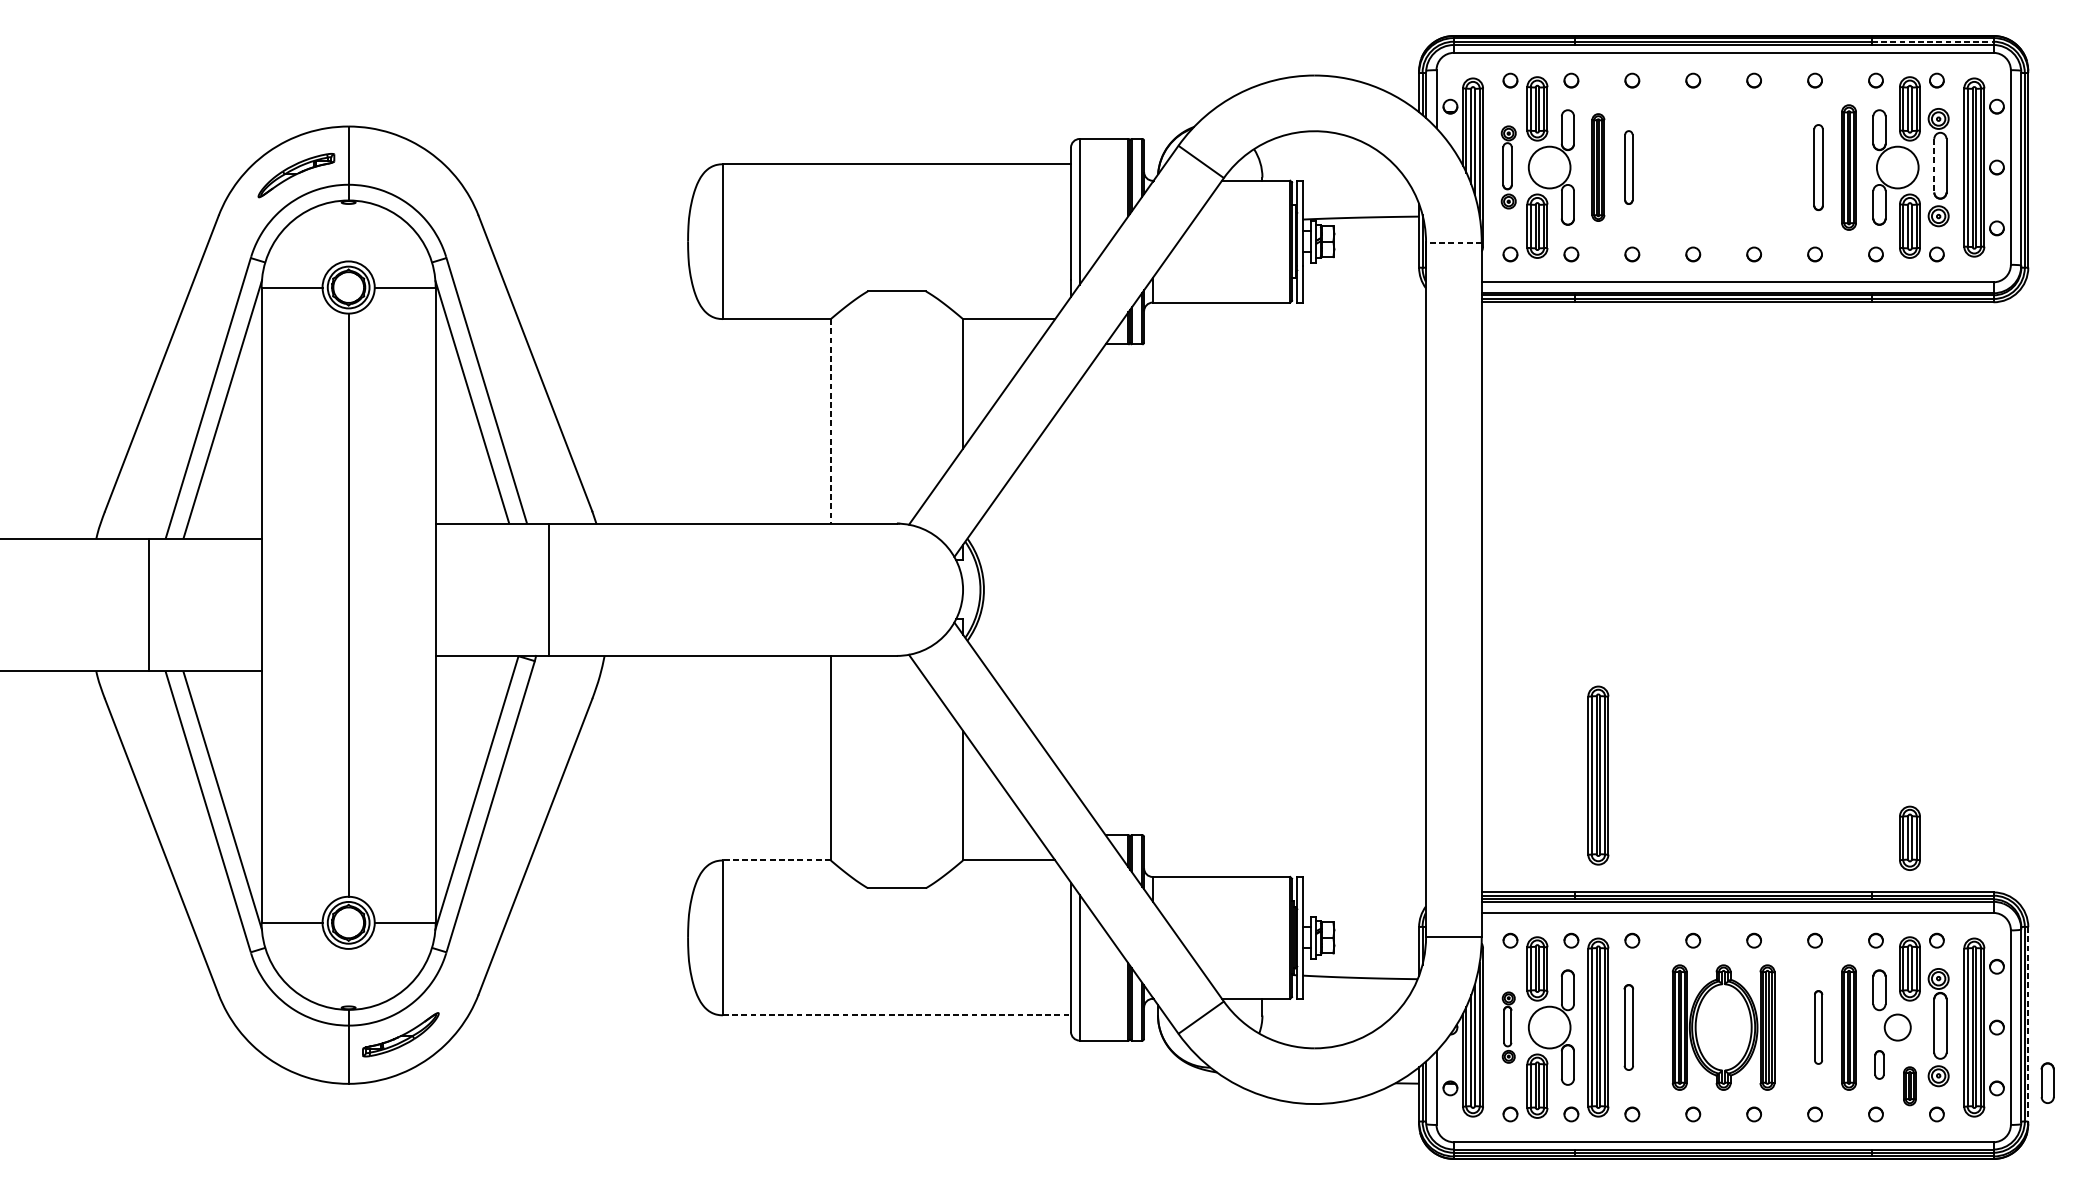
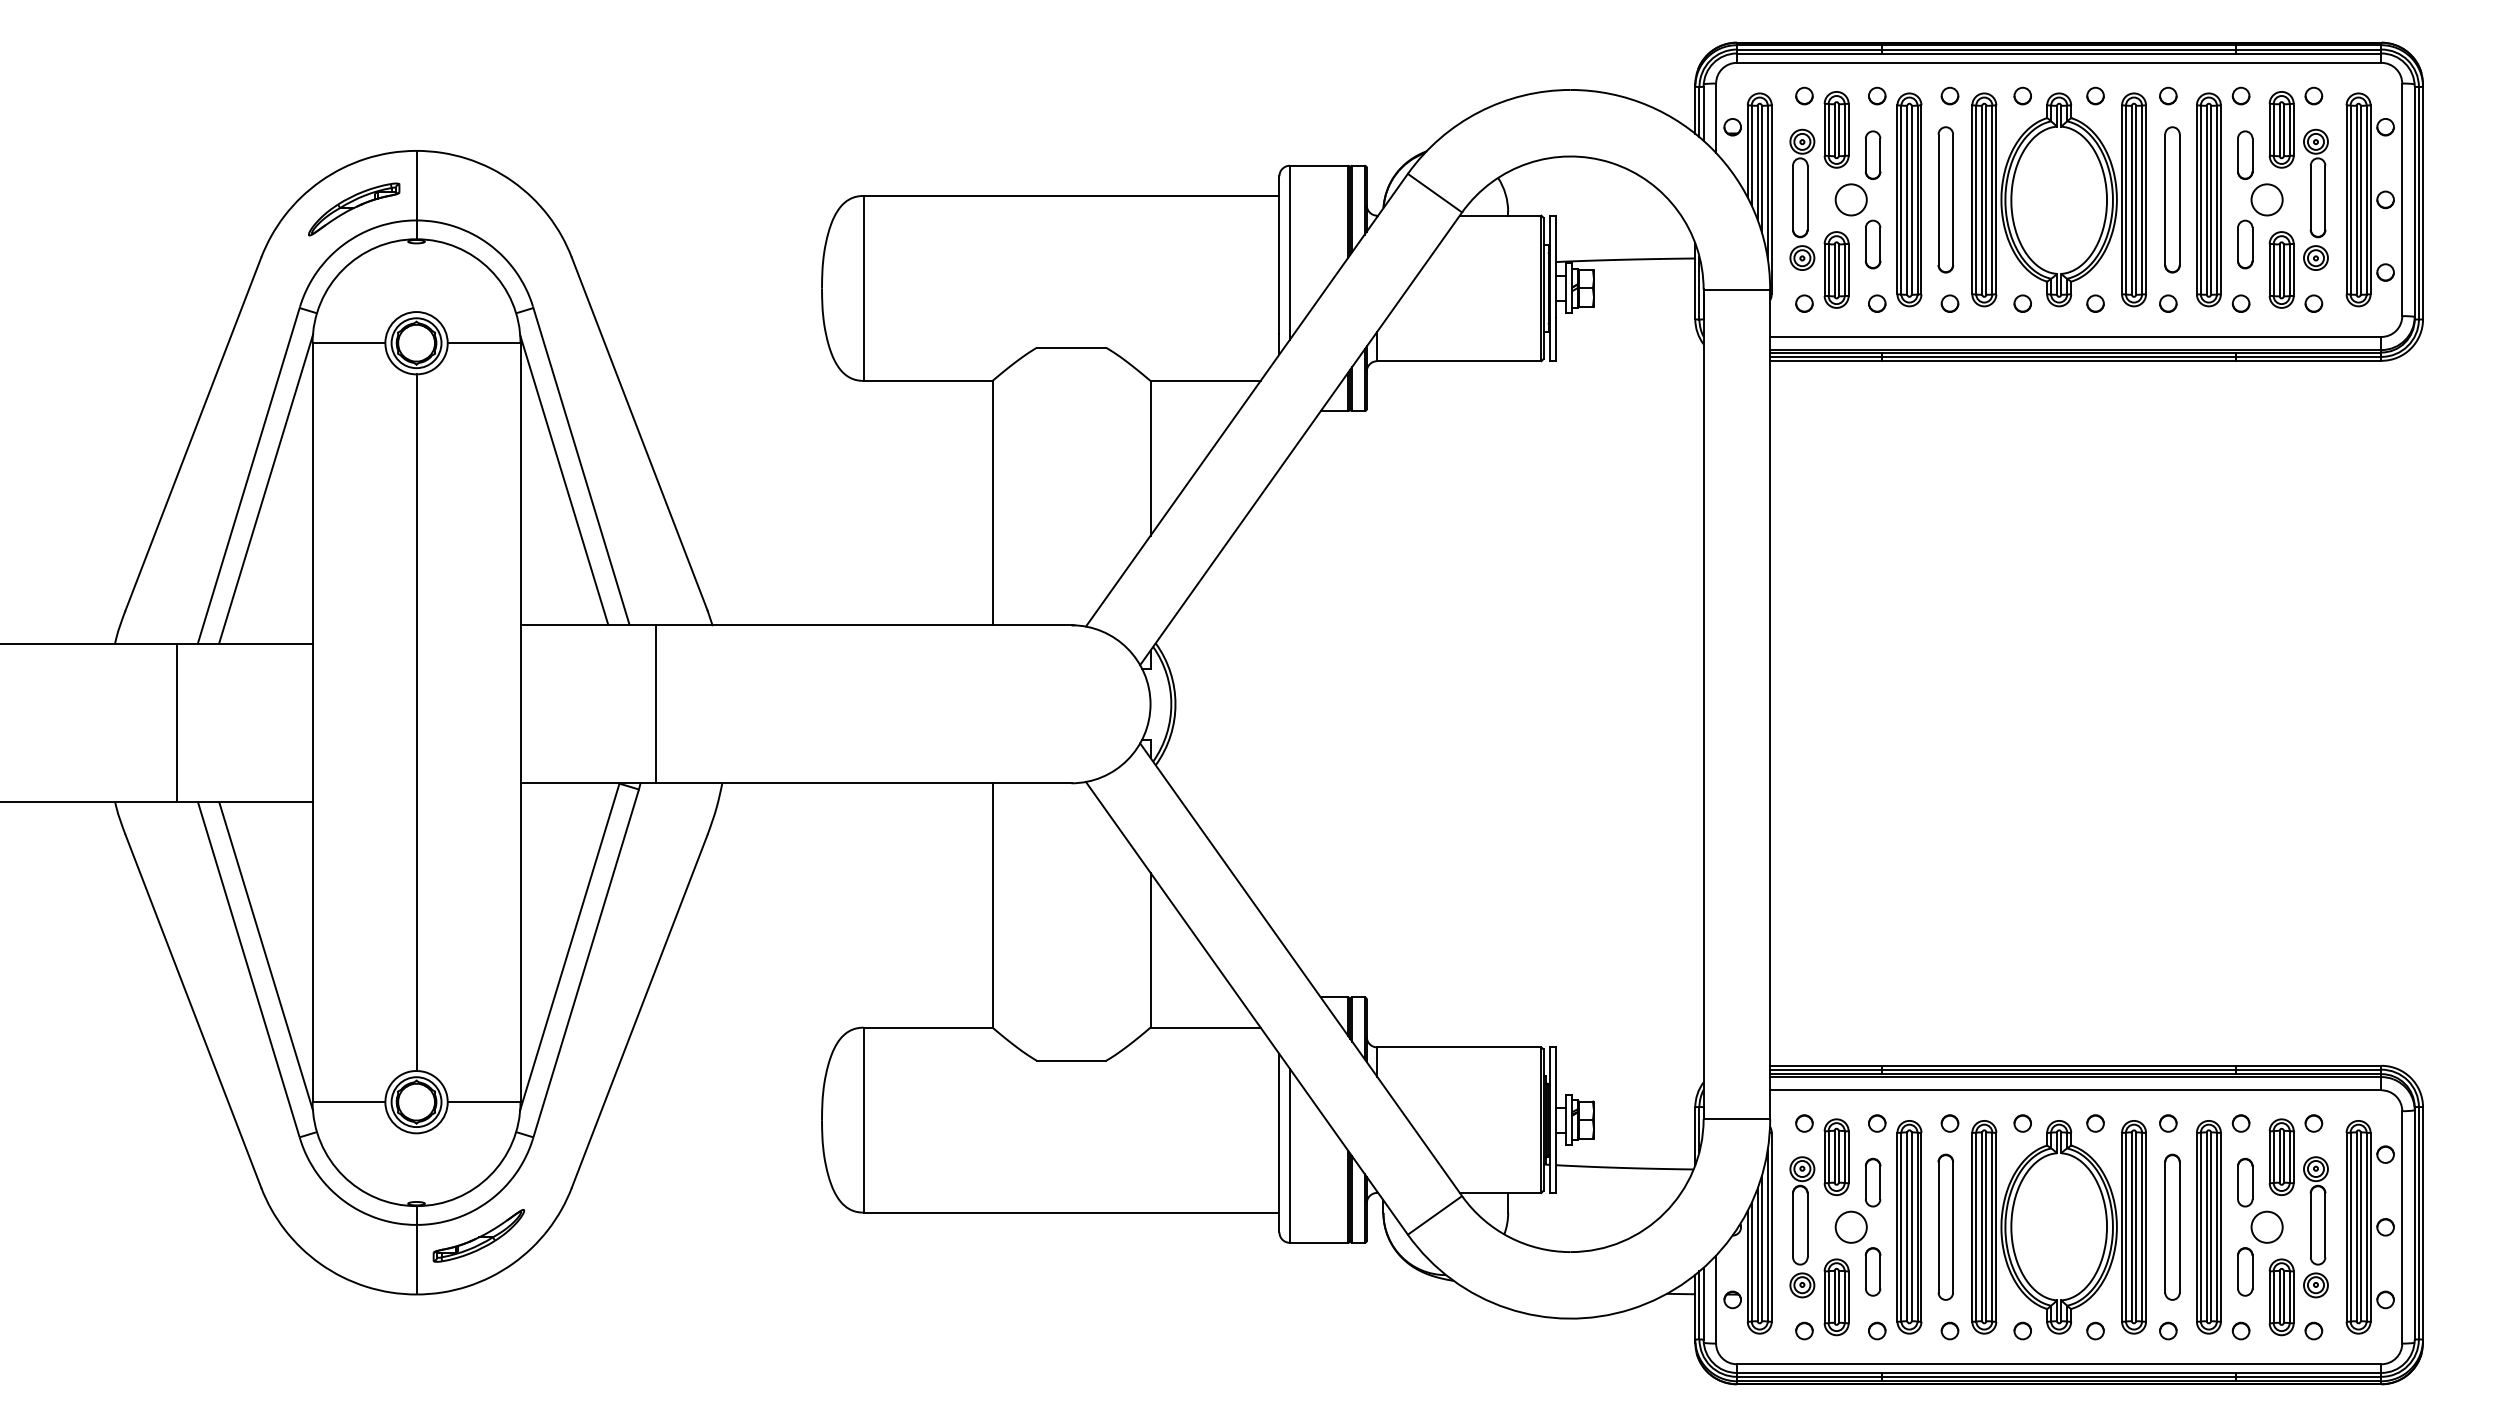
line: (1932, 41) -> (2308, 49), dashed -> solid
line: (1934, 166) -> (2310, 198), dashed -> solid
part: (1508, 167) -> (1802, 199), size x1.43
circle: (1549, 167) -> (1850, 199), size x0.62
part: (1598, 167) -> (1909, 199), size x1.67
part: (1628, 167) -> (1945, 199), size x1.67
part: (1723, 167) -> (2058, 199), added
part: (1818, 167) -> (2172, 199), size x1.43
part: (1848, 167) -> (2208, 199), size x1.43
circle: (1897, 167) -> (2266, 199), size x0.62
line: (1453, 242) -> (1736, 289), dashed -> solid
line: (830, 421) -> (992, 503), dashed -> solid
part: (1598, 775) -> (1909, 926), removed
part: (1909, 838) -> (2281, 1001), removed
line: (776, 860) -> (927, 1027), dashed -> solid
line: (896, 1015) -> (1071, 1212), dashed -> solid
line: (2028, 1025) -> (2423, 1224), dashed -> solid
circle: (1549, 1026) -> (1850, 1226), size x0.62
part: (1628, 1026) -> (1945, 1226), size x1.43
part: (1818, 1026) -> (2172, 1226), size x1.67
part: (1508, 1027) -> (1802, 1227), size x1.67
part: (1723, 1027) -> (2058, 1227), size x1.43
part: (1848, 1027) -> (2208, 1227), size x1.43
part: (1879, 1064) -> (2245, 1271), size x1.43
part: (2047, 1083) -> (2446, 1293), removed
part: (1909, 1086) -> (2281, 1297), size x1.67

